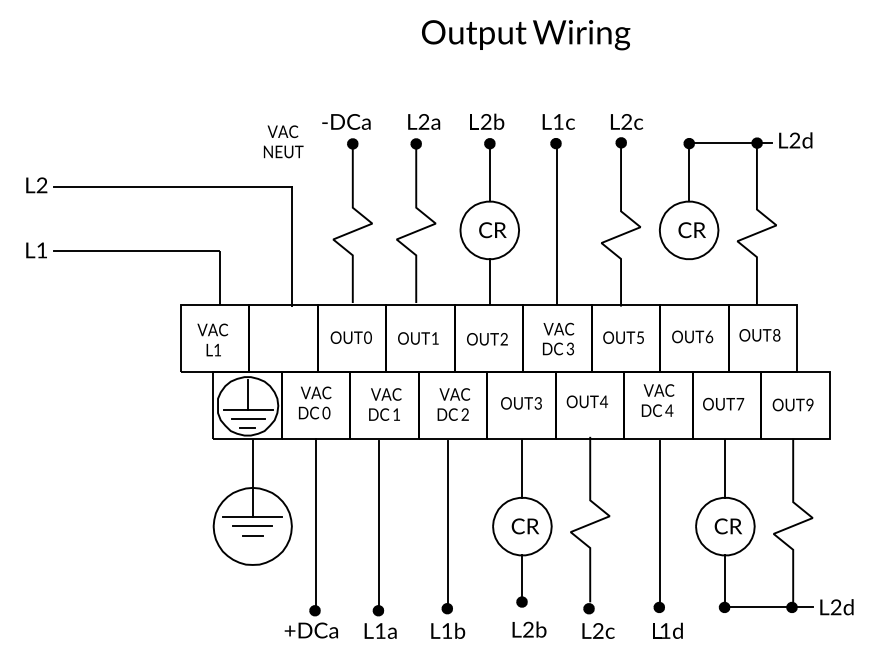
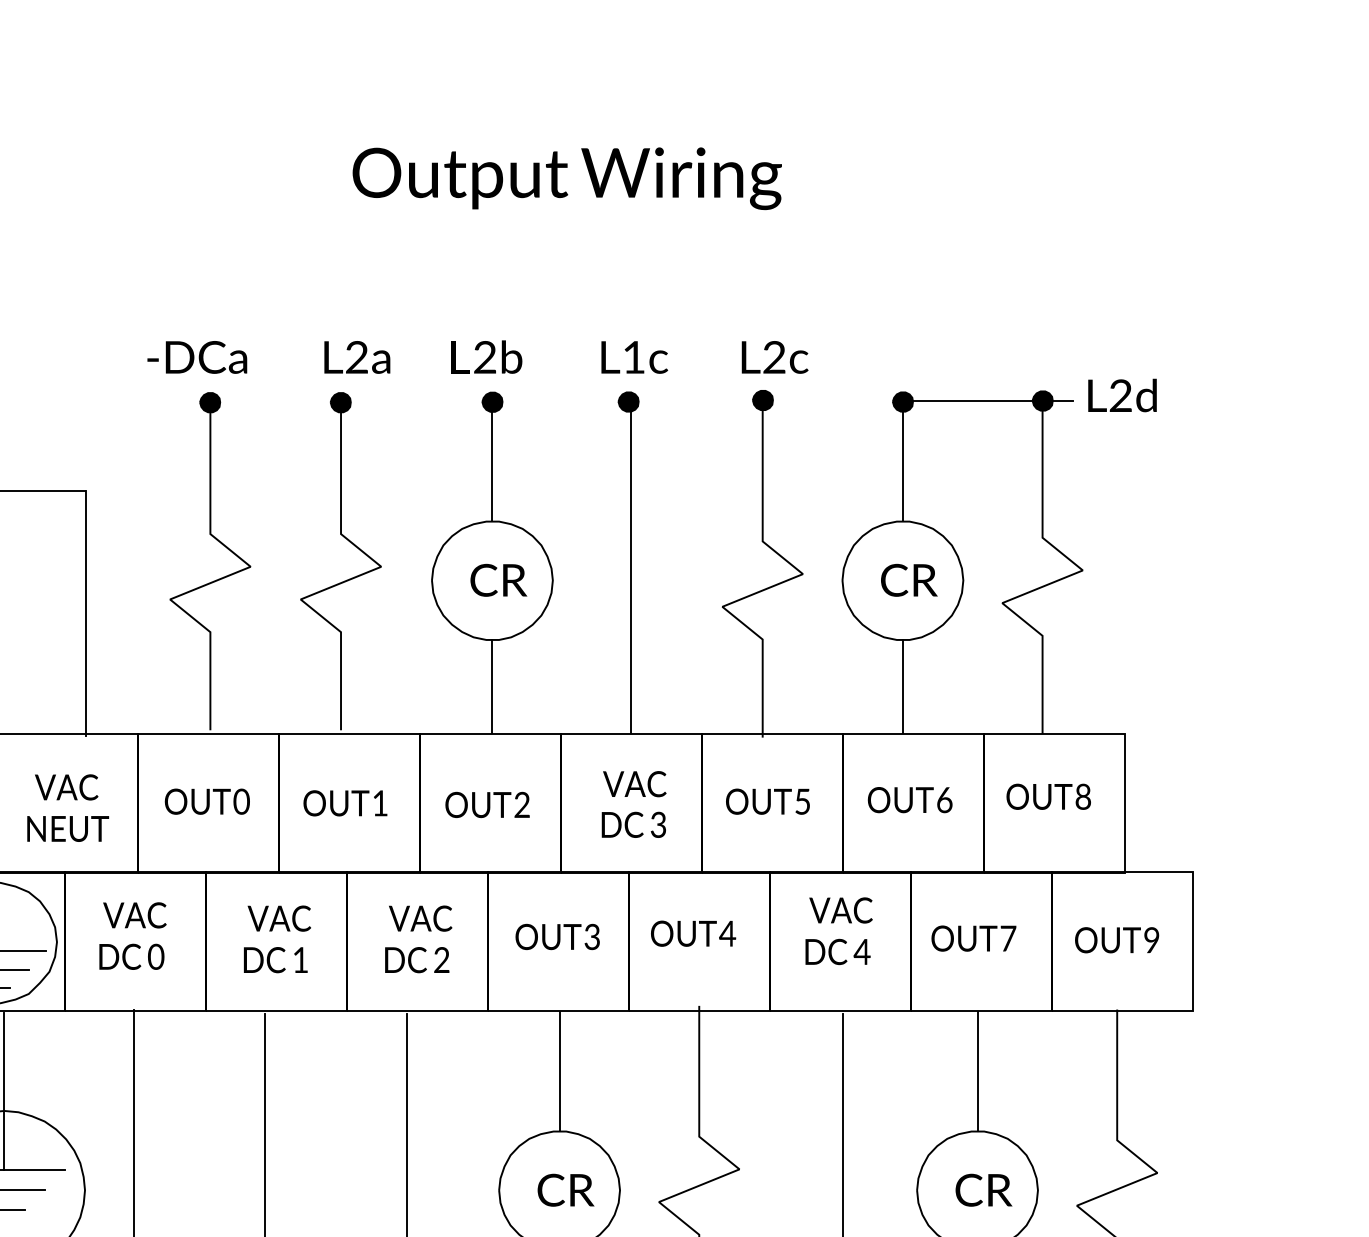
text: (283, 141) -> (67, 807), moved
line: (689, 281) -> (903, 685), added

